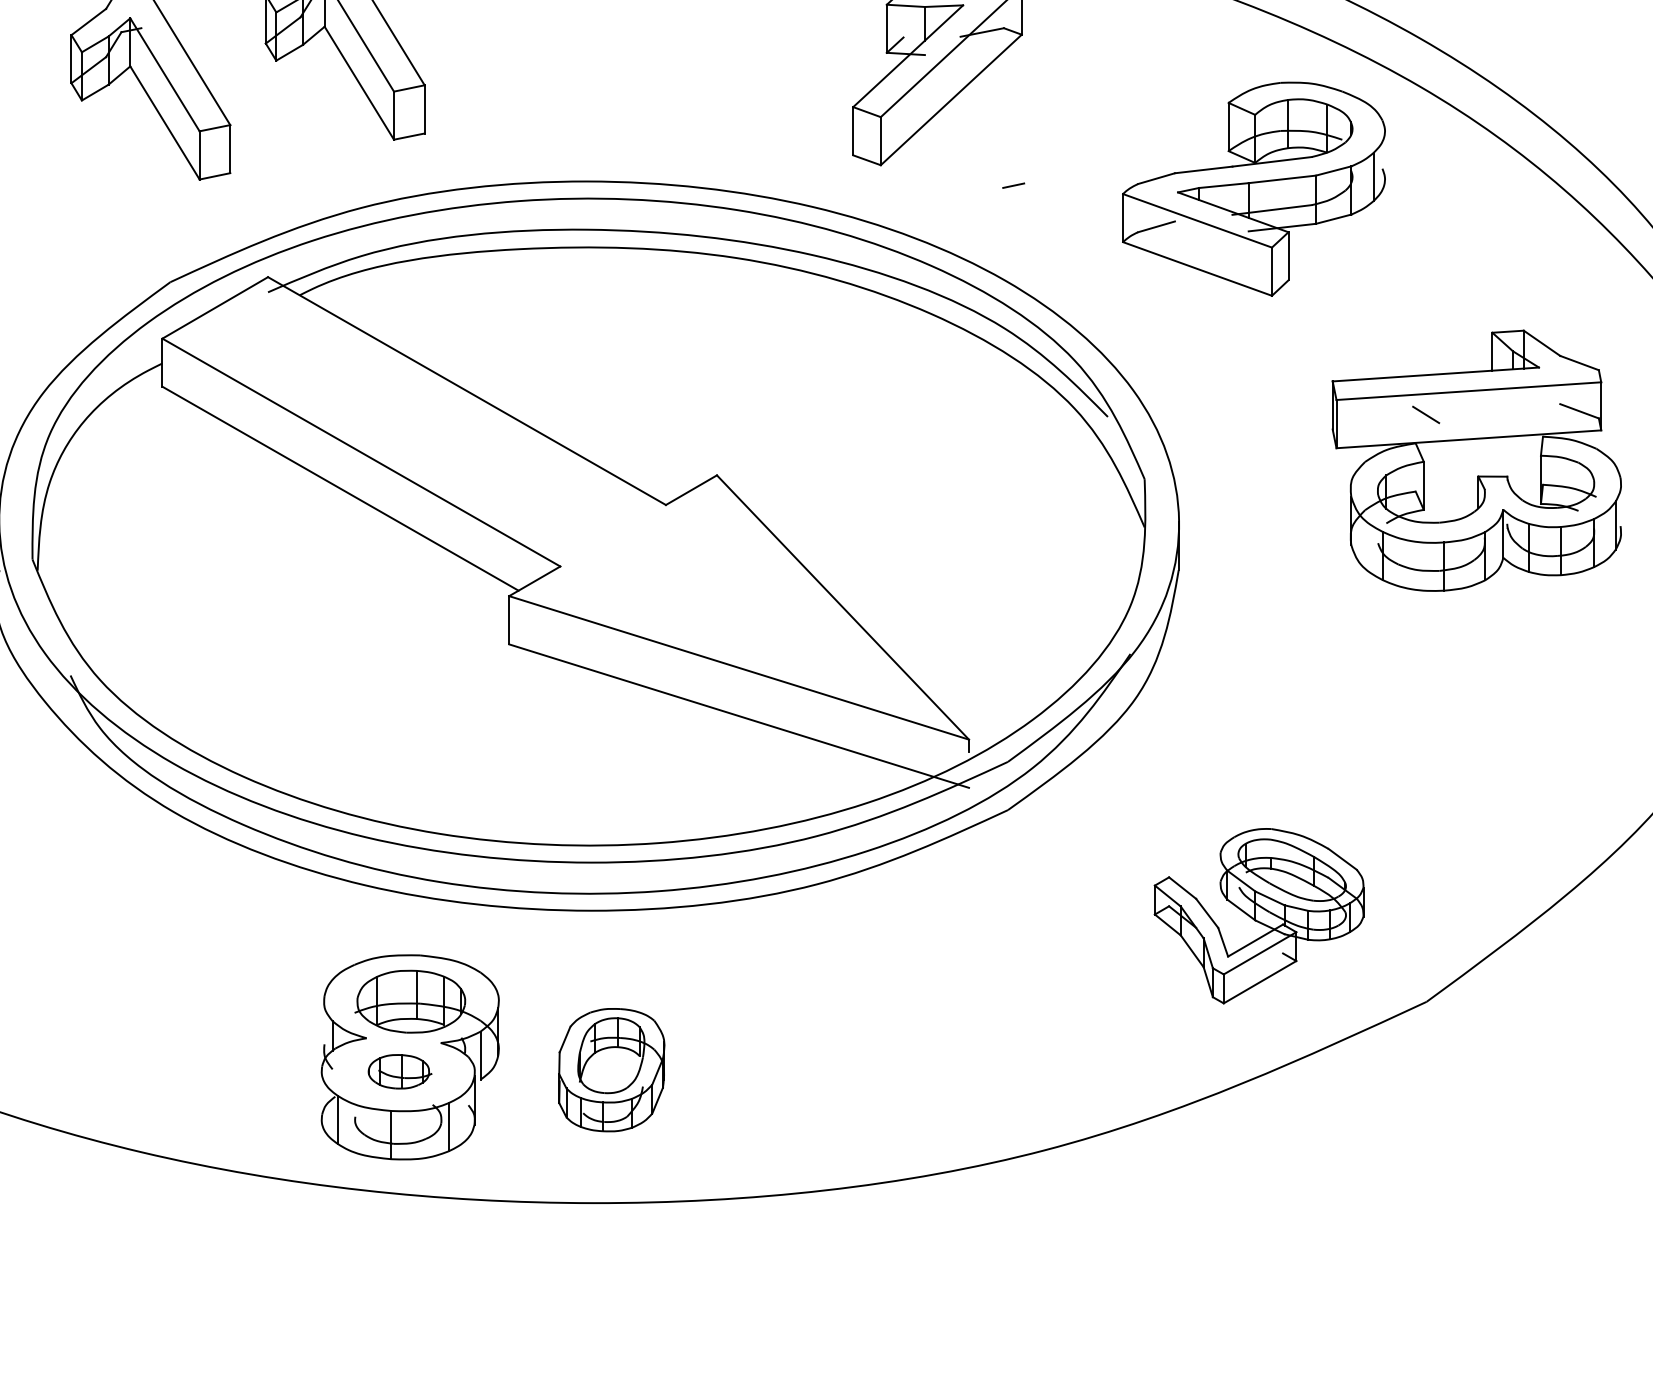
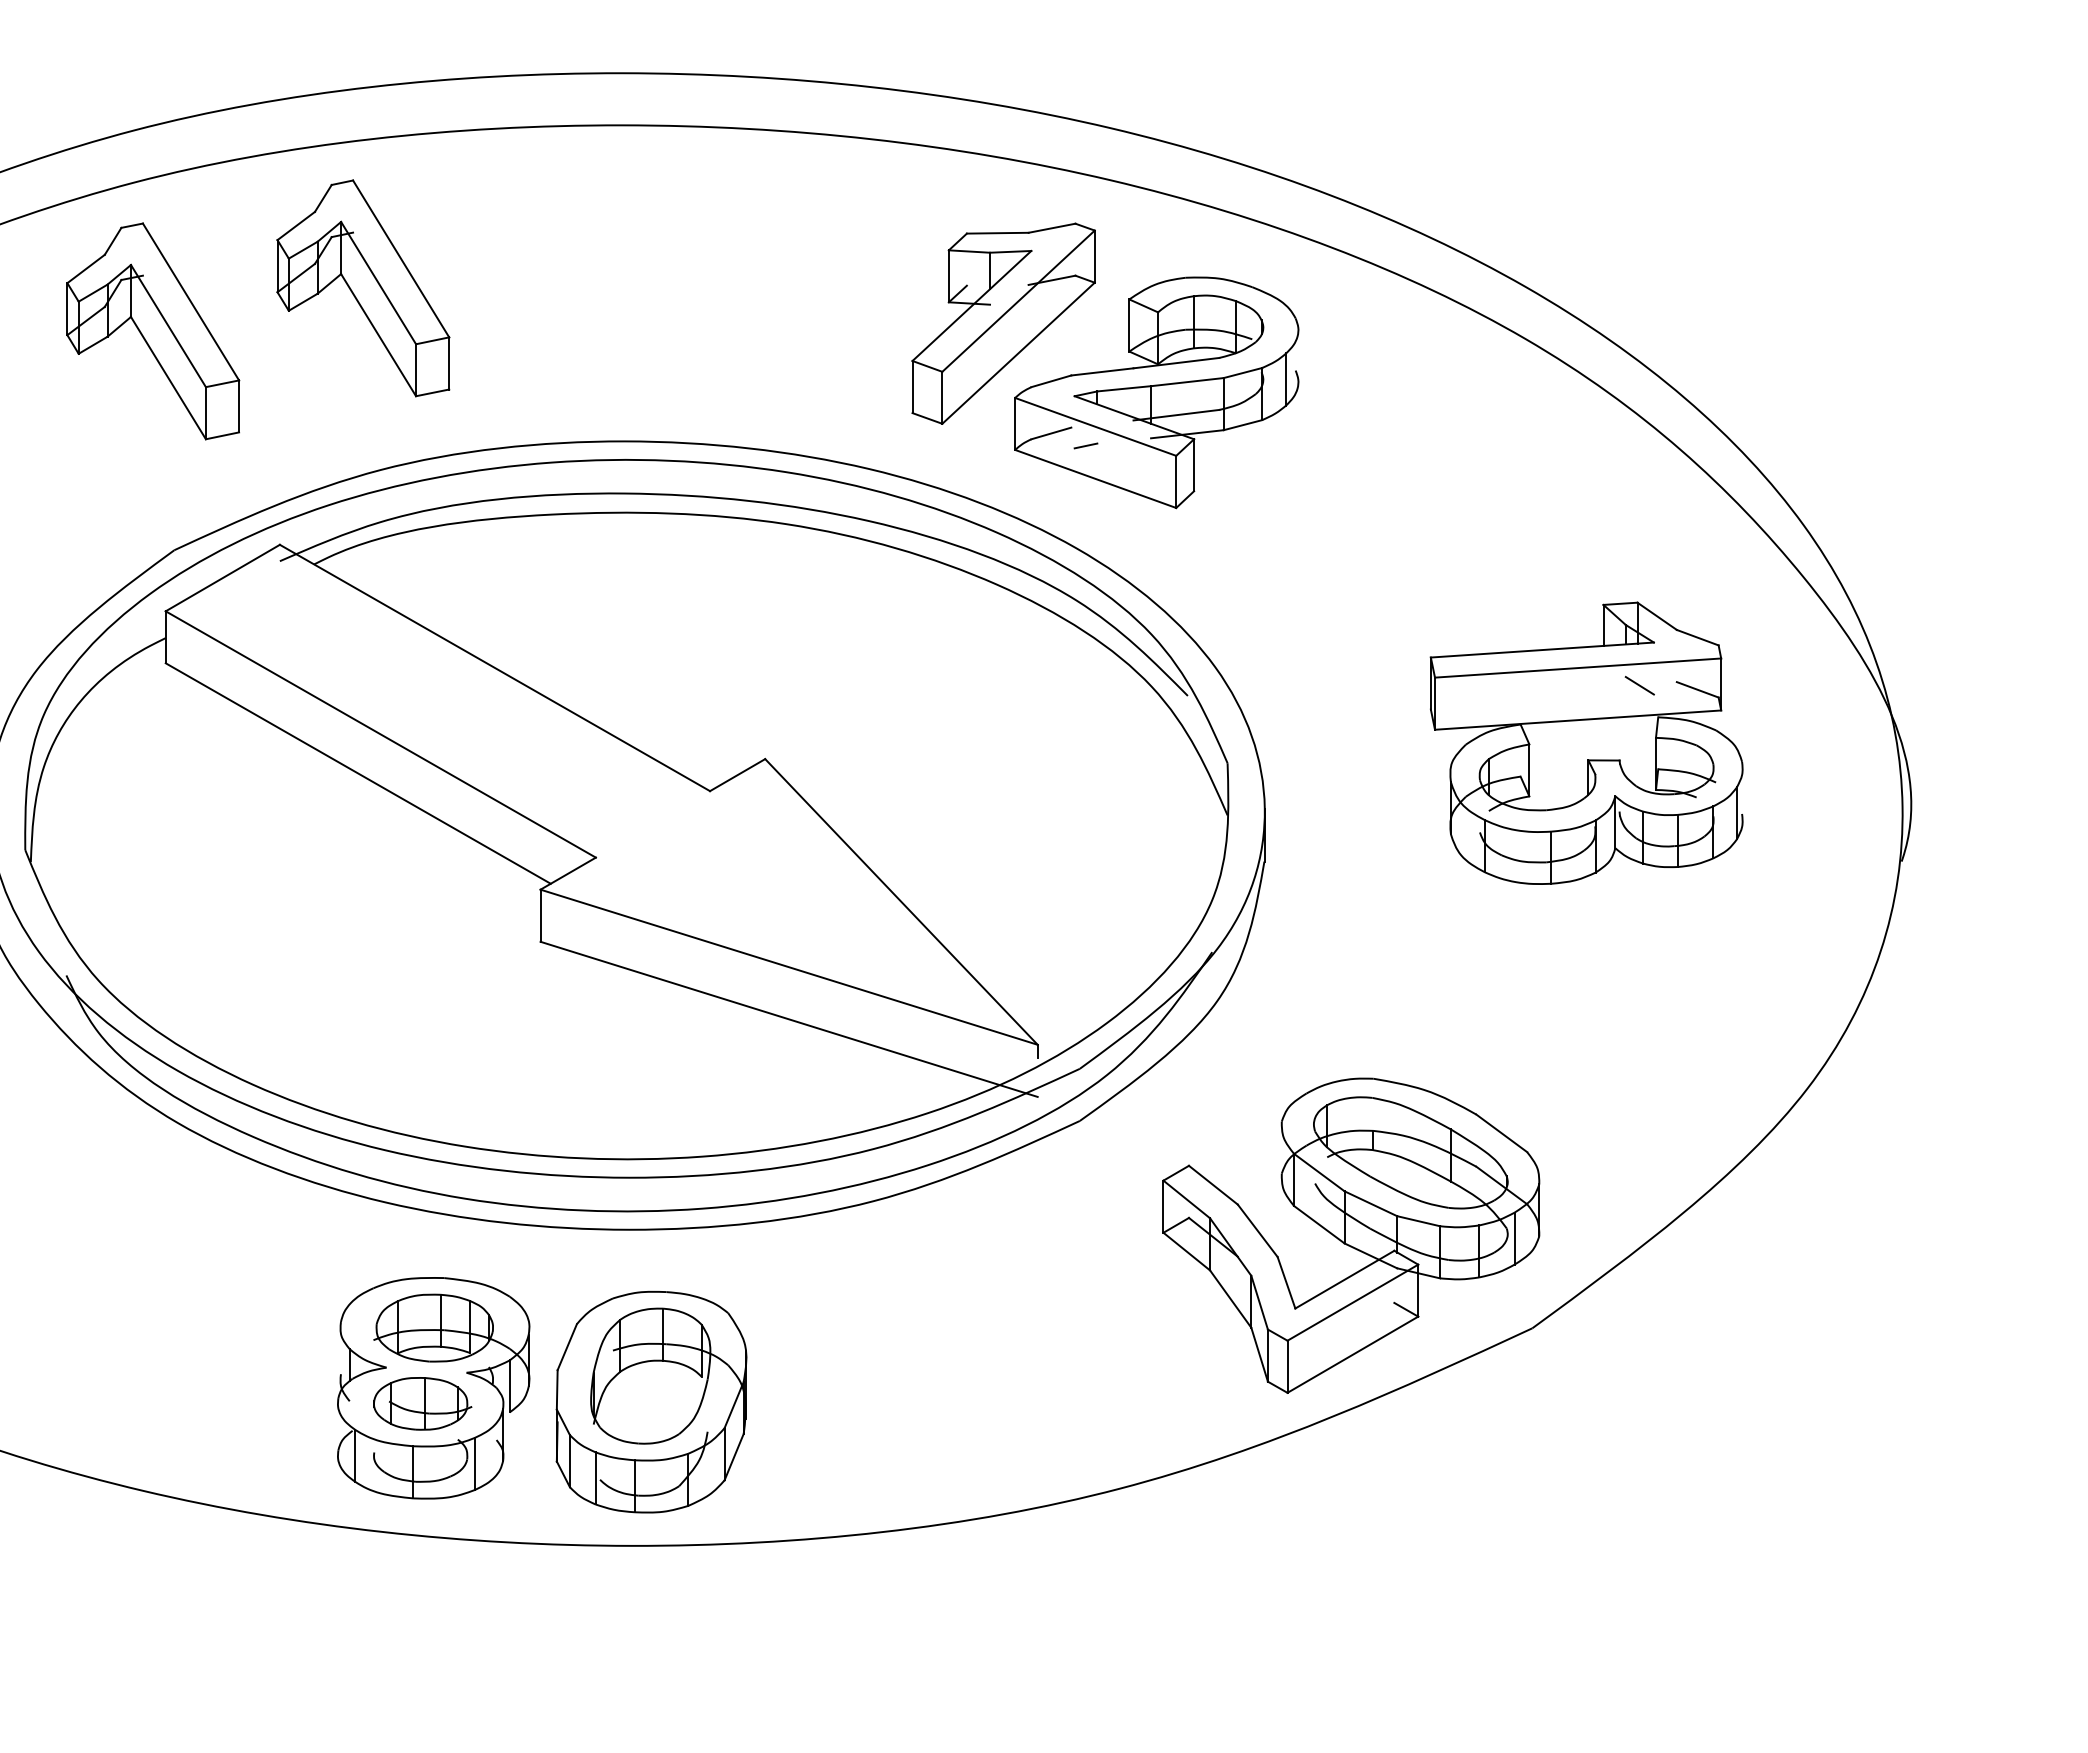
part: (1253, 188) -> (1156, 392), moved
line: (1425, 414) -> (1639, 685), moved
part: (1259, 916) -> (1351, 1235), size x1.67
part: (611, 1069) -> (651, 1401), size x1.67
part: (399, 1071) -> (422, 1403), size x1.43

